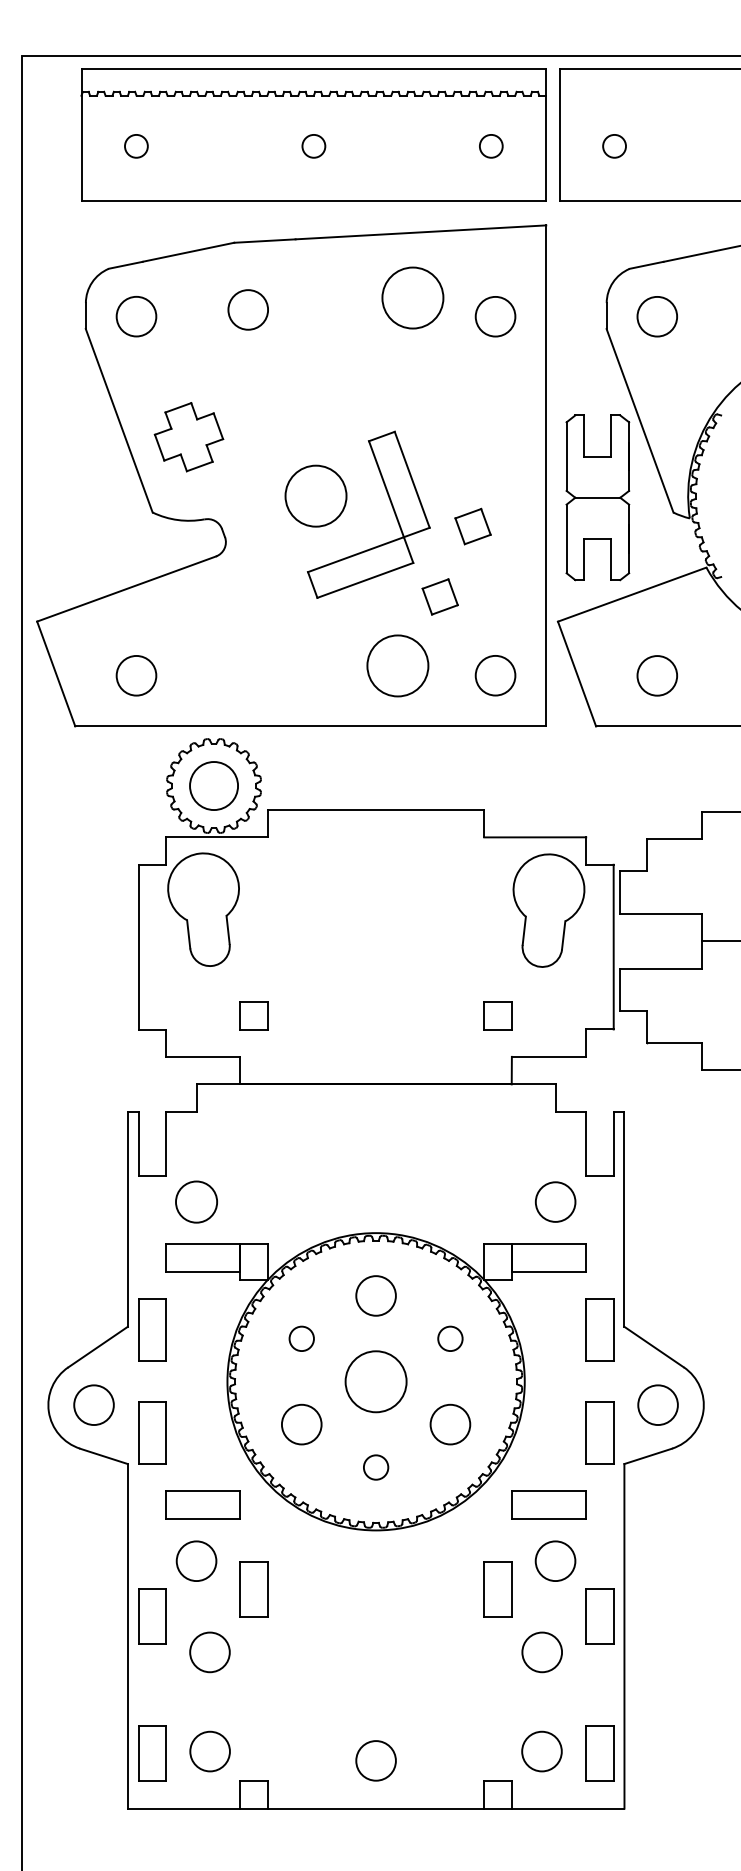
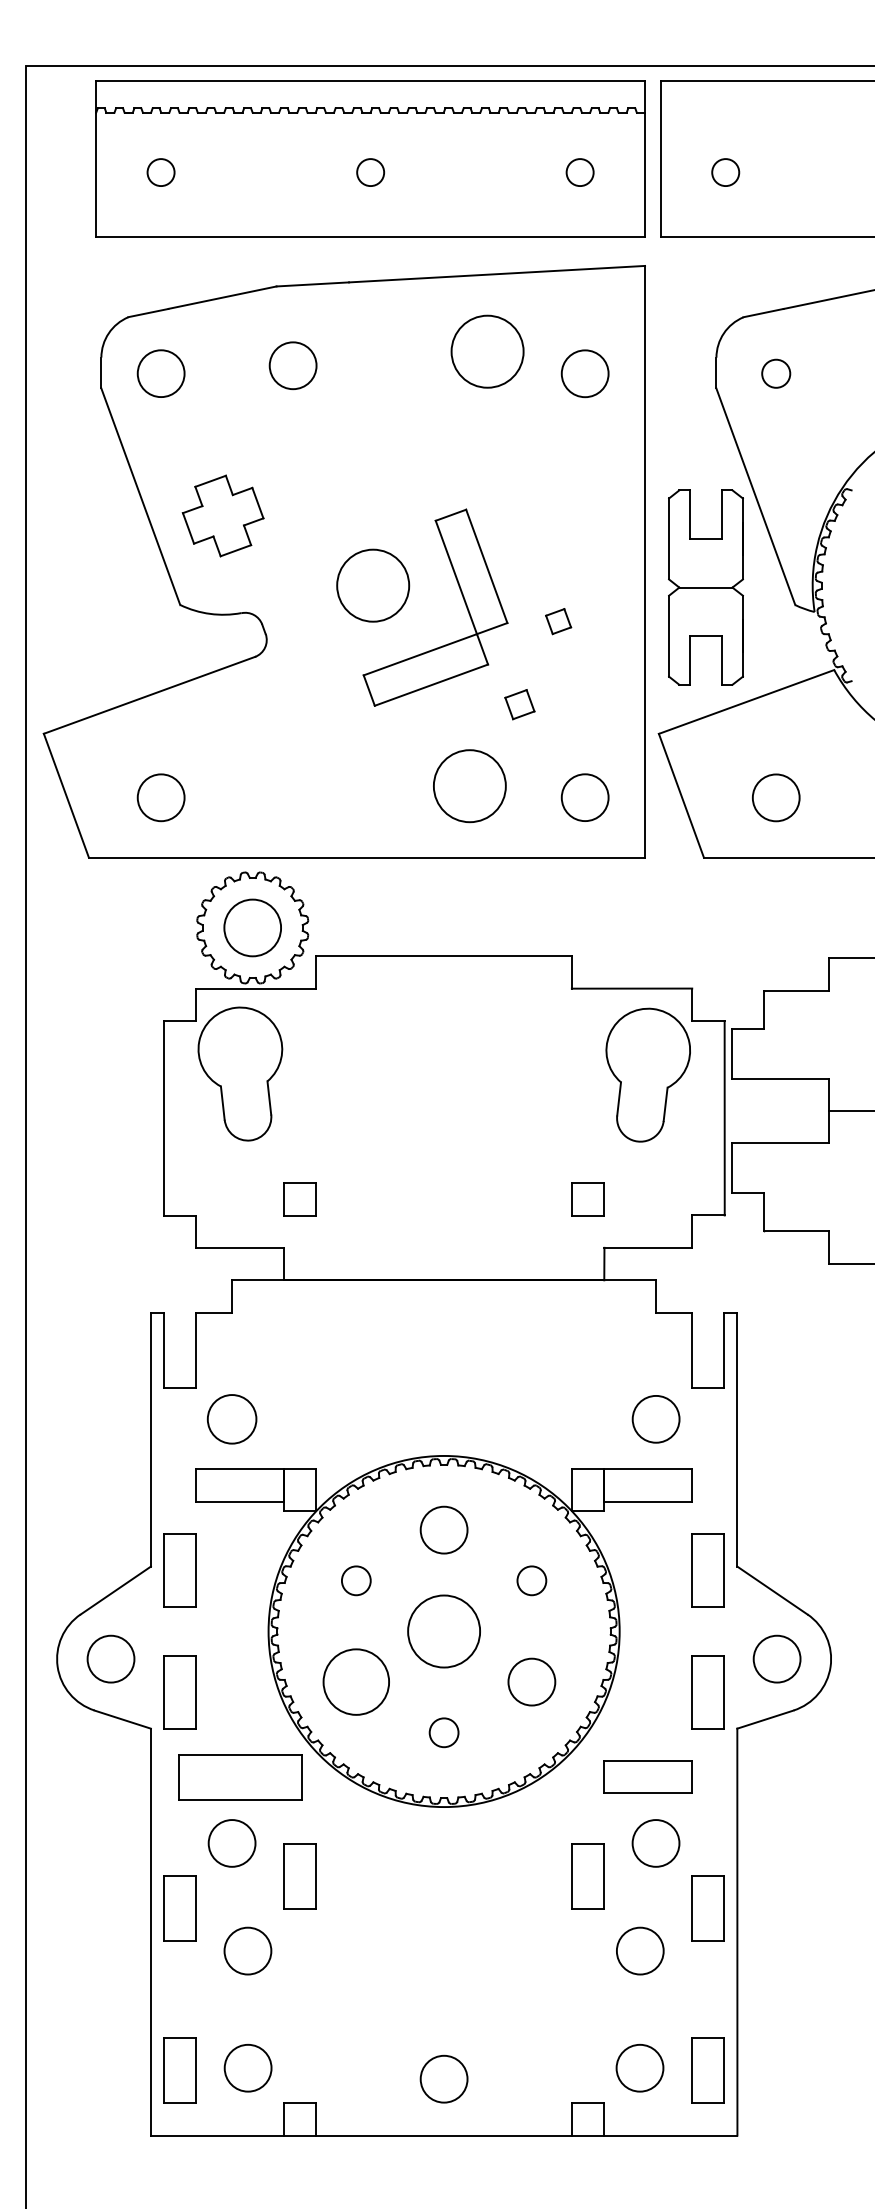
circle: (656, 316) -> (775, 373), size x0.6
part: (472, 526) -> (558, 621), size x0.6
part: (439, 596) -> (519, 704), size x0.7
circle: (301, 1424) -> (355, 1681), size x1.4
part: (202, 1504) -> (239, 1776), size x1.4

